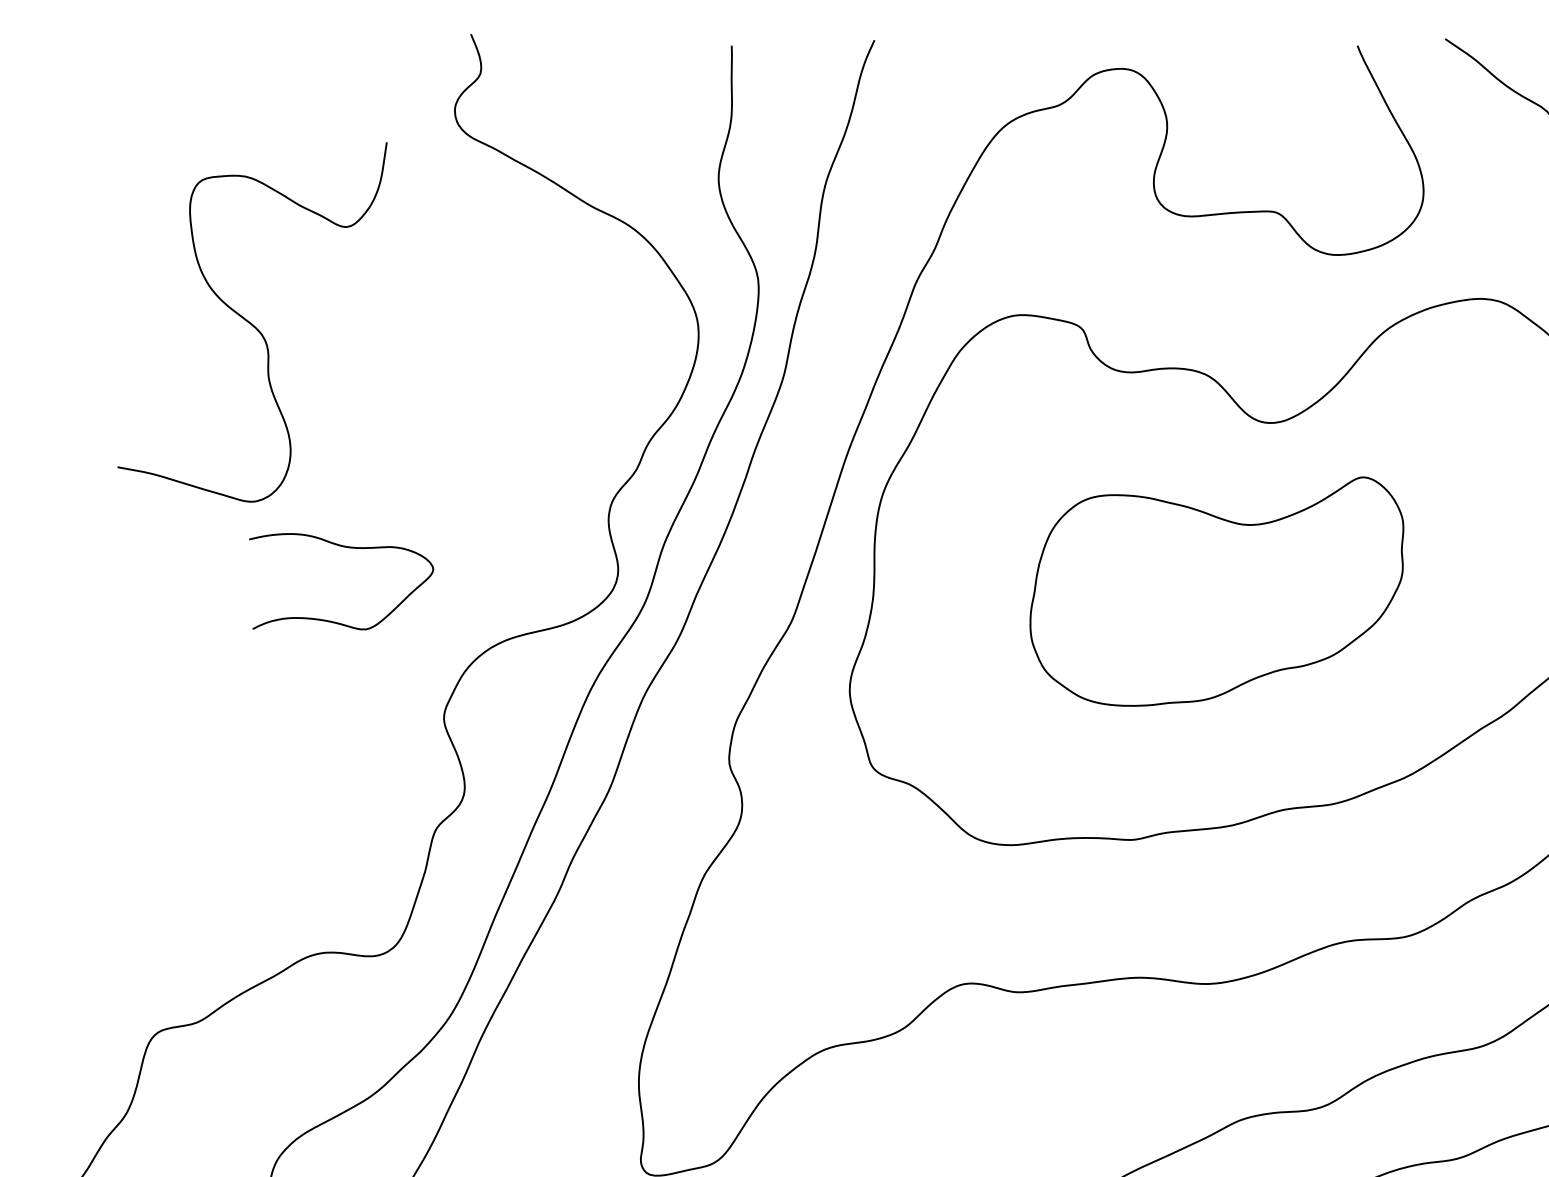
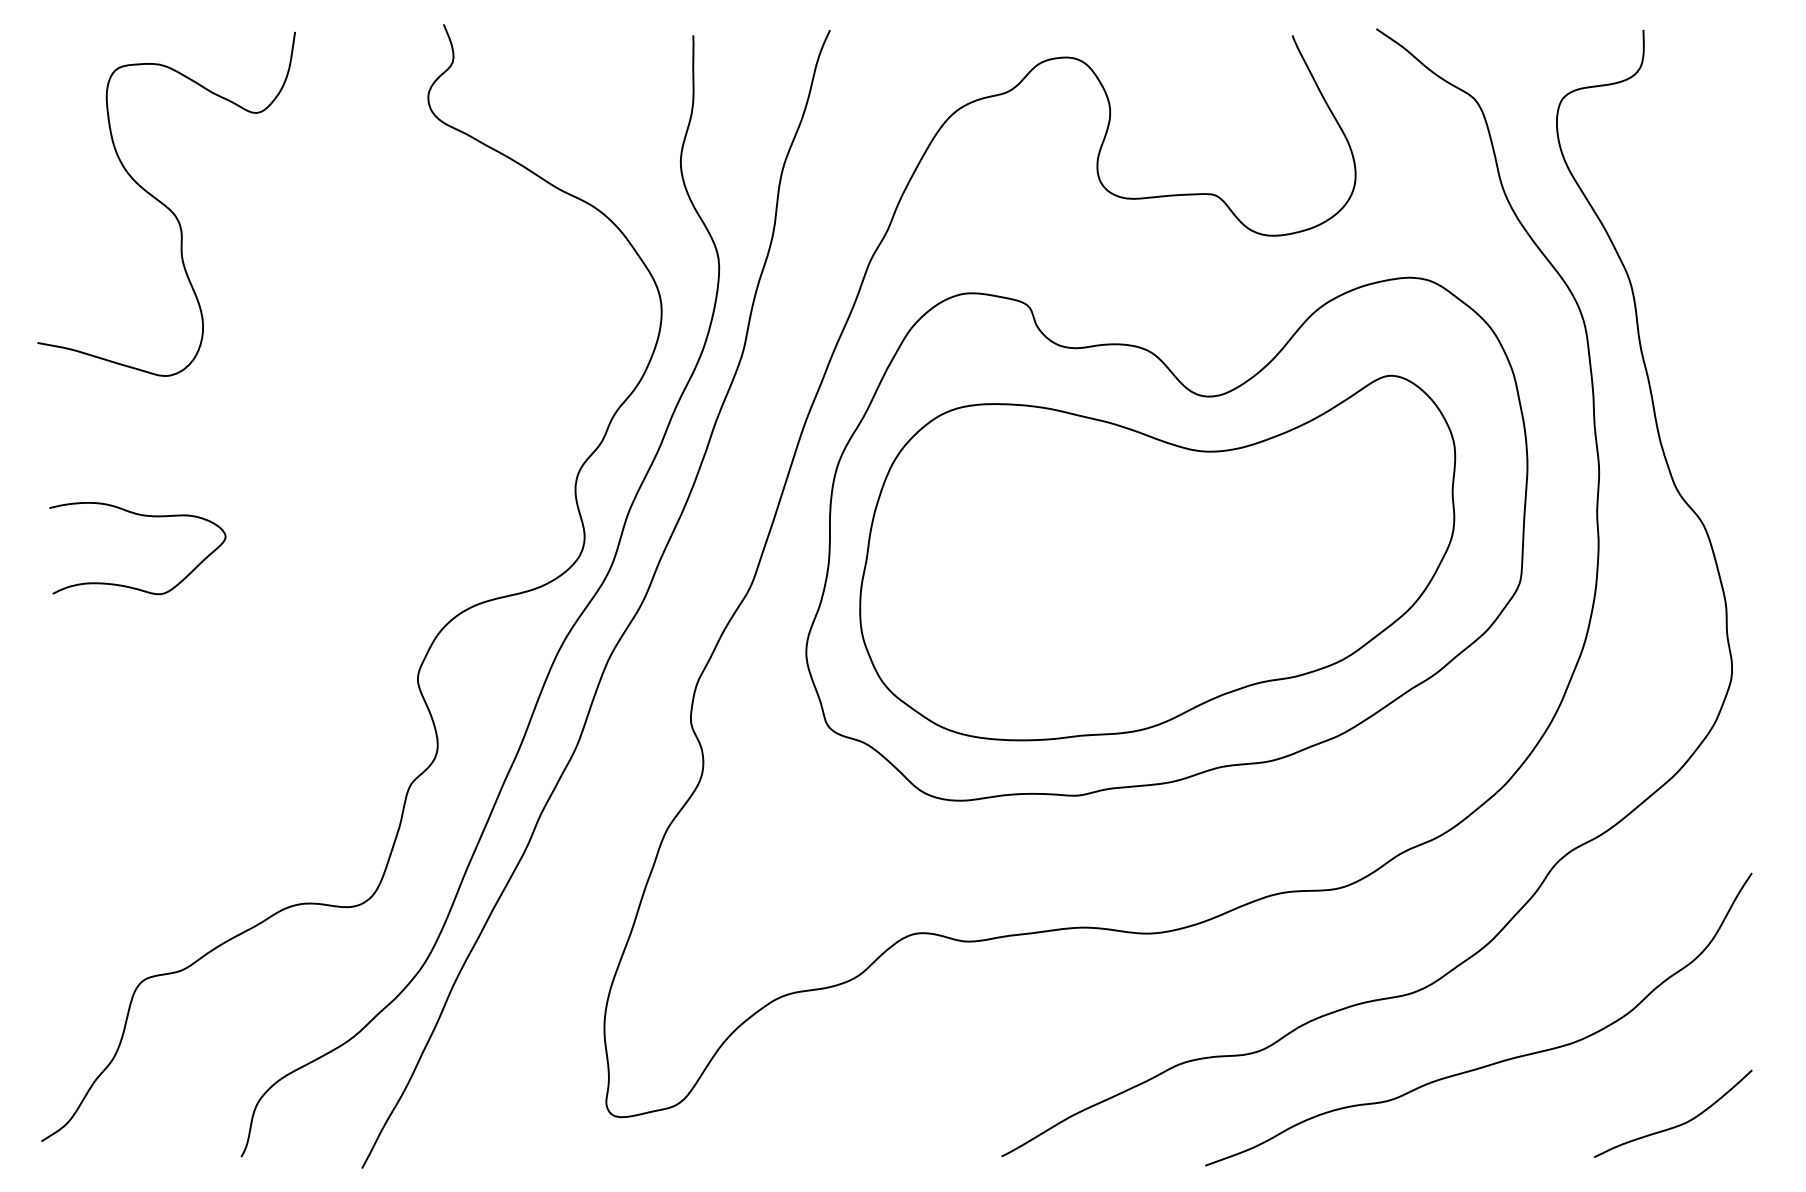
curve: (251, 322) -> (165, 204), moved
curve: (346, 548) -> (142, 516), moved
part: (1216, 591) -> (1157, 557), size x1.67

